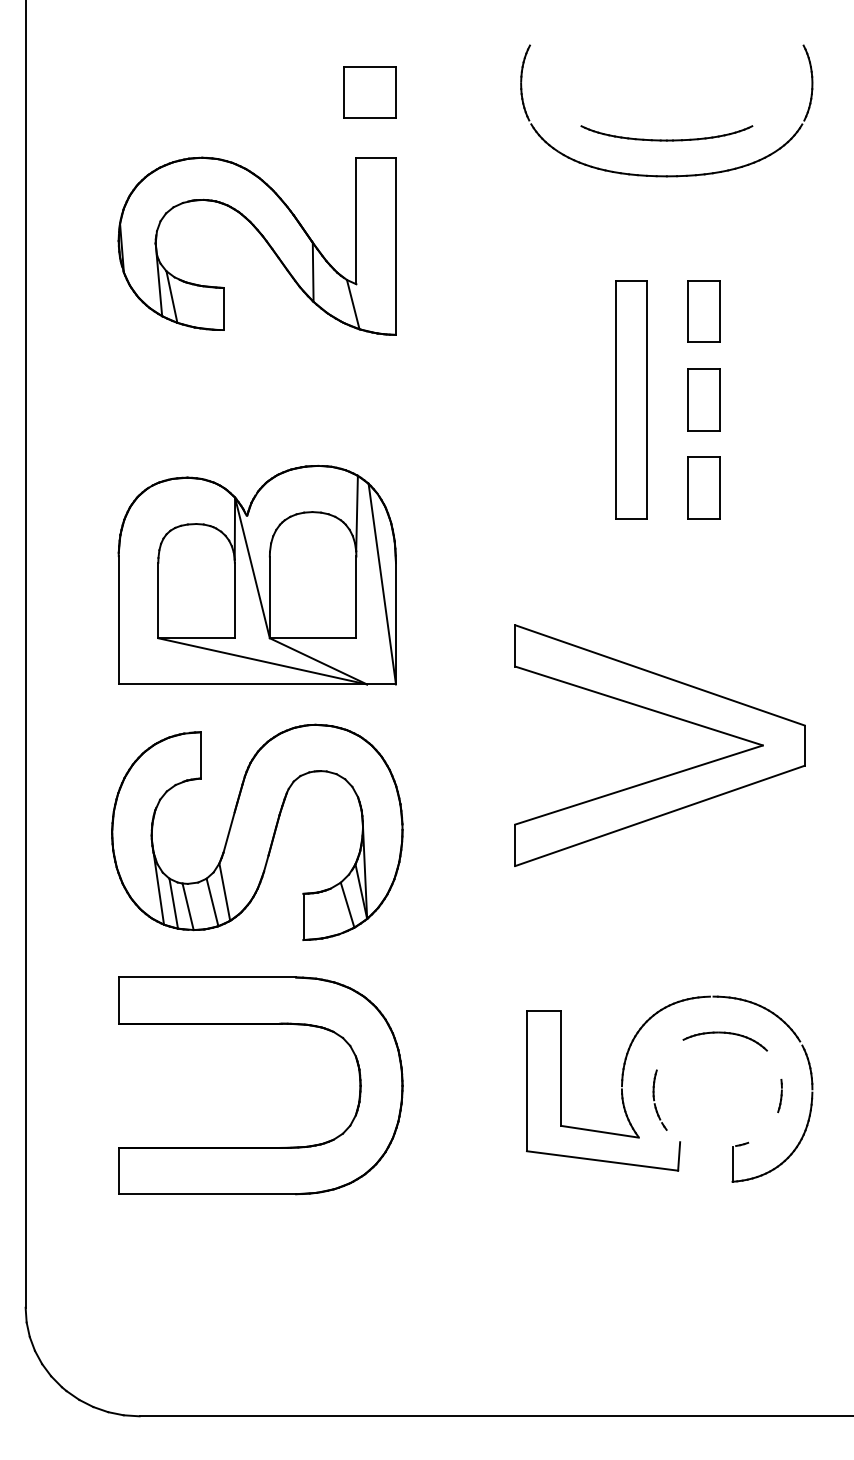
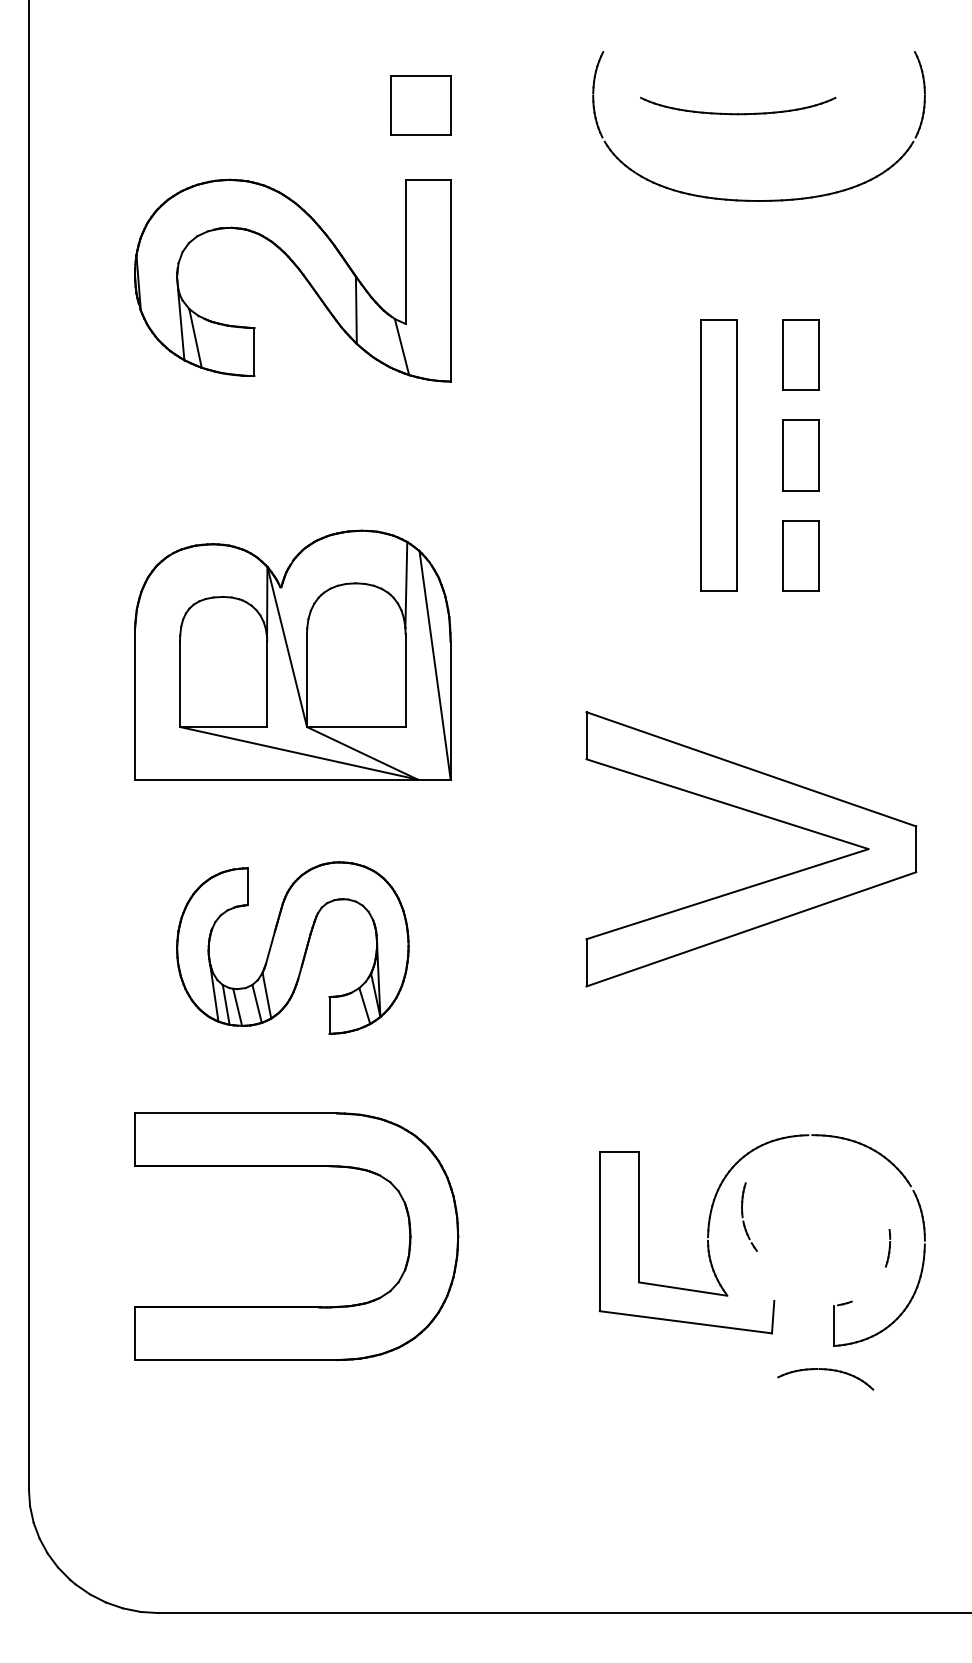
part: (667, 139) -> (738, 113), moved
part: (257, 831) -> (292, 947), size x0.7
part: (725, 1033) -> (825, 1370), moved
part: (660, 1099) -> (749, 1216), moved

